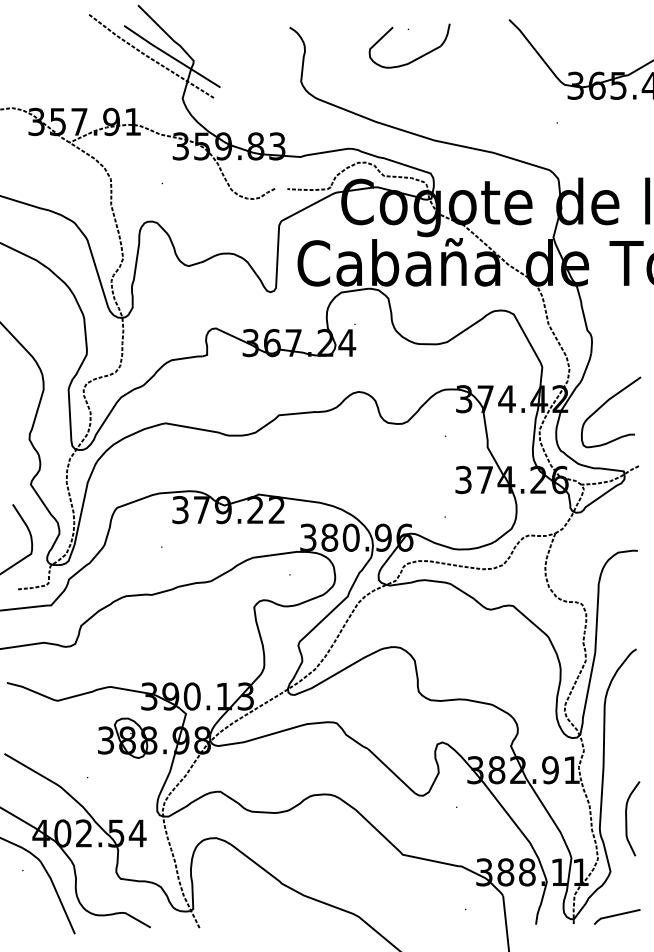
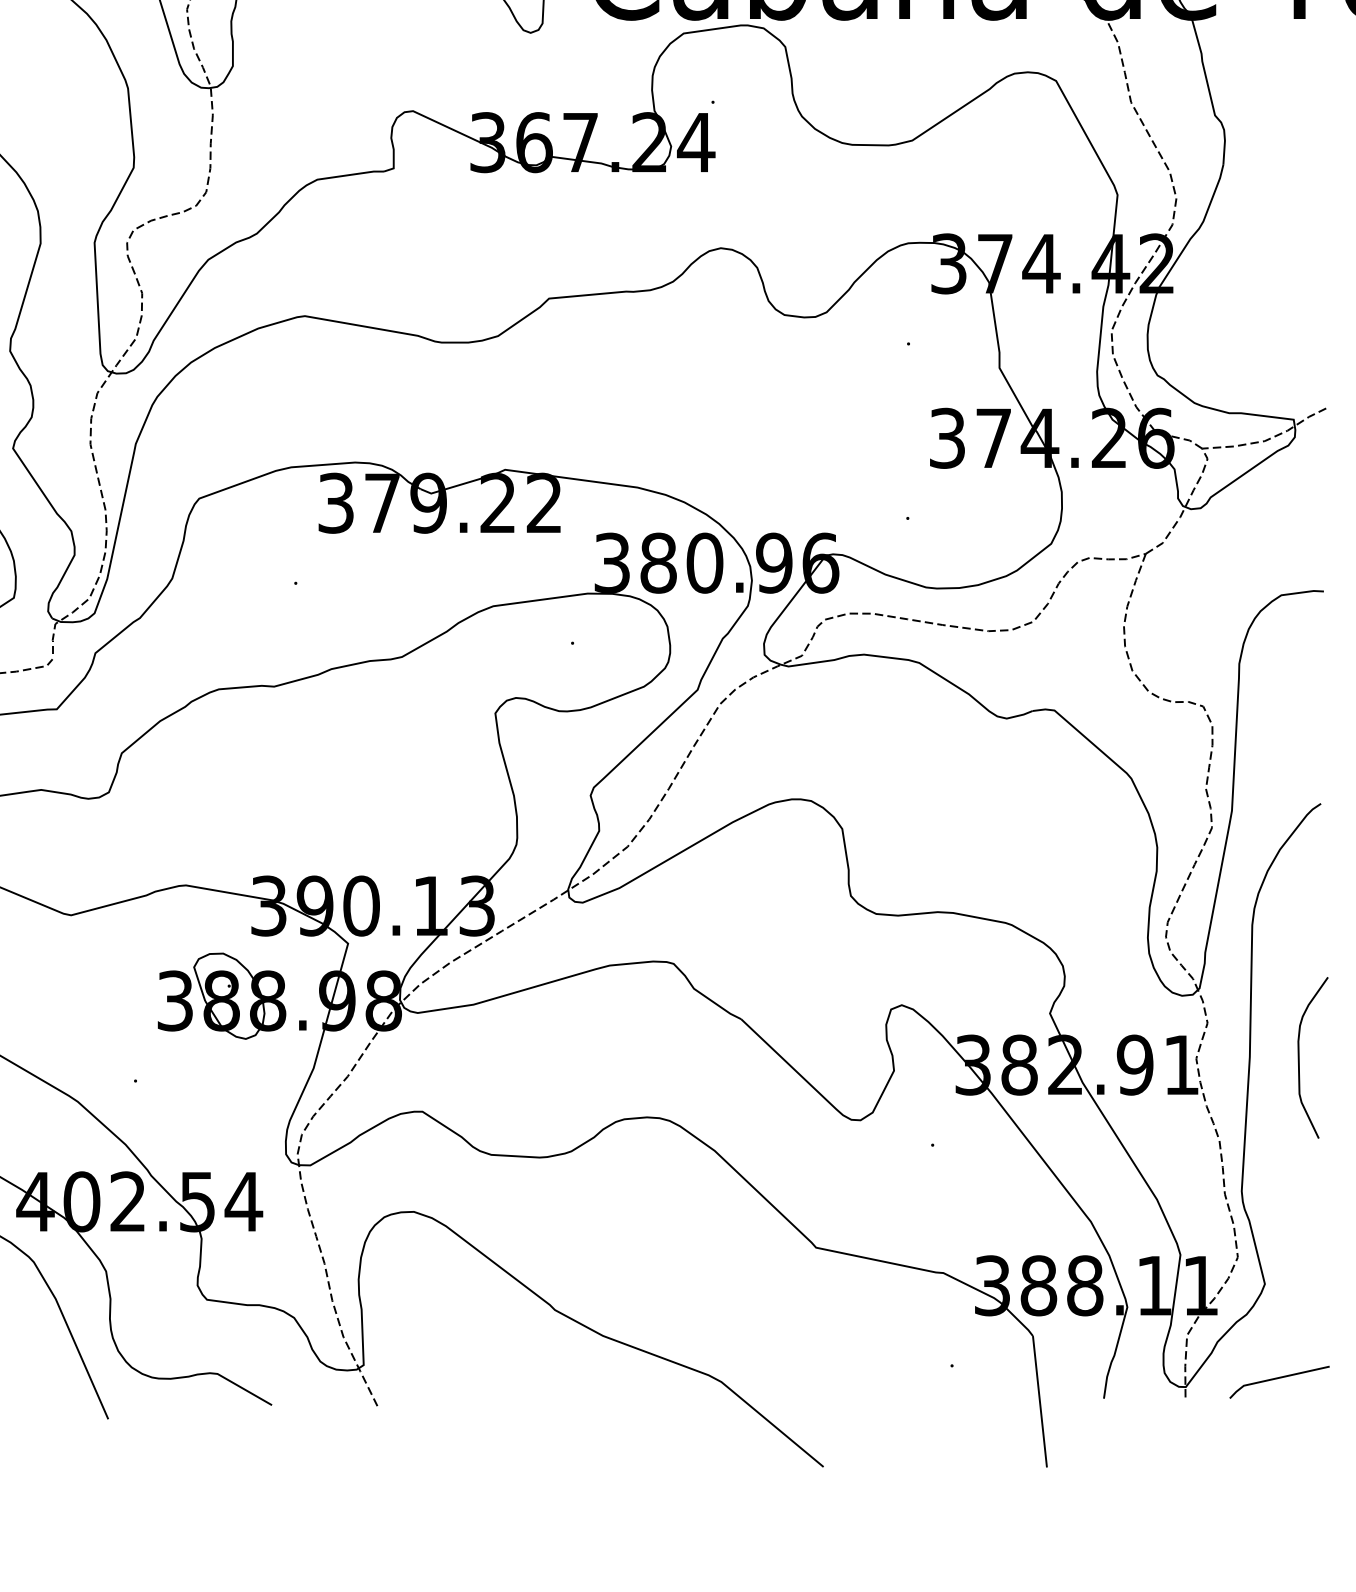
curve: (605, 404) -> (1254, 275), removed
curve: (627, 818) -> (1301, 1057), moved

